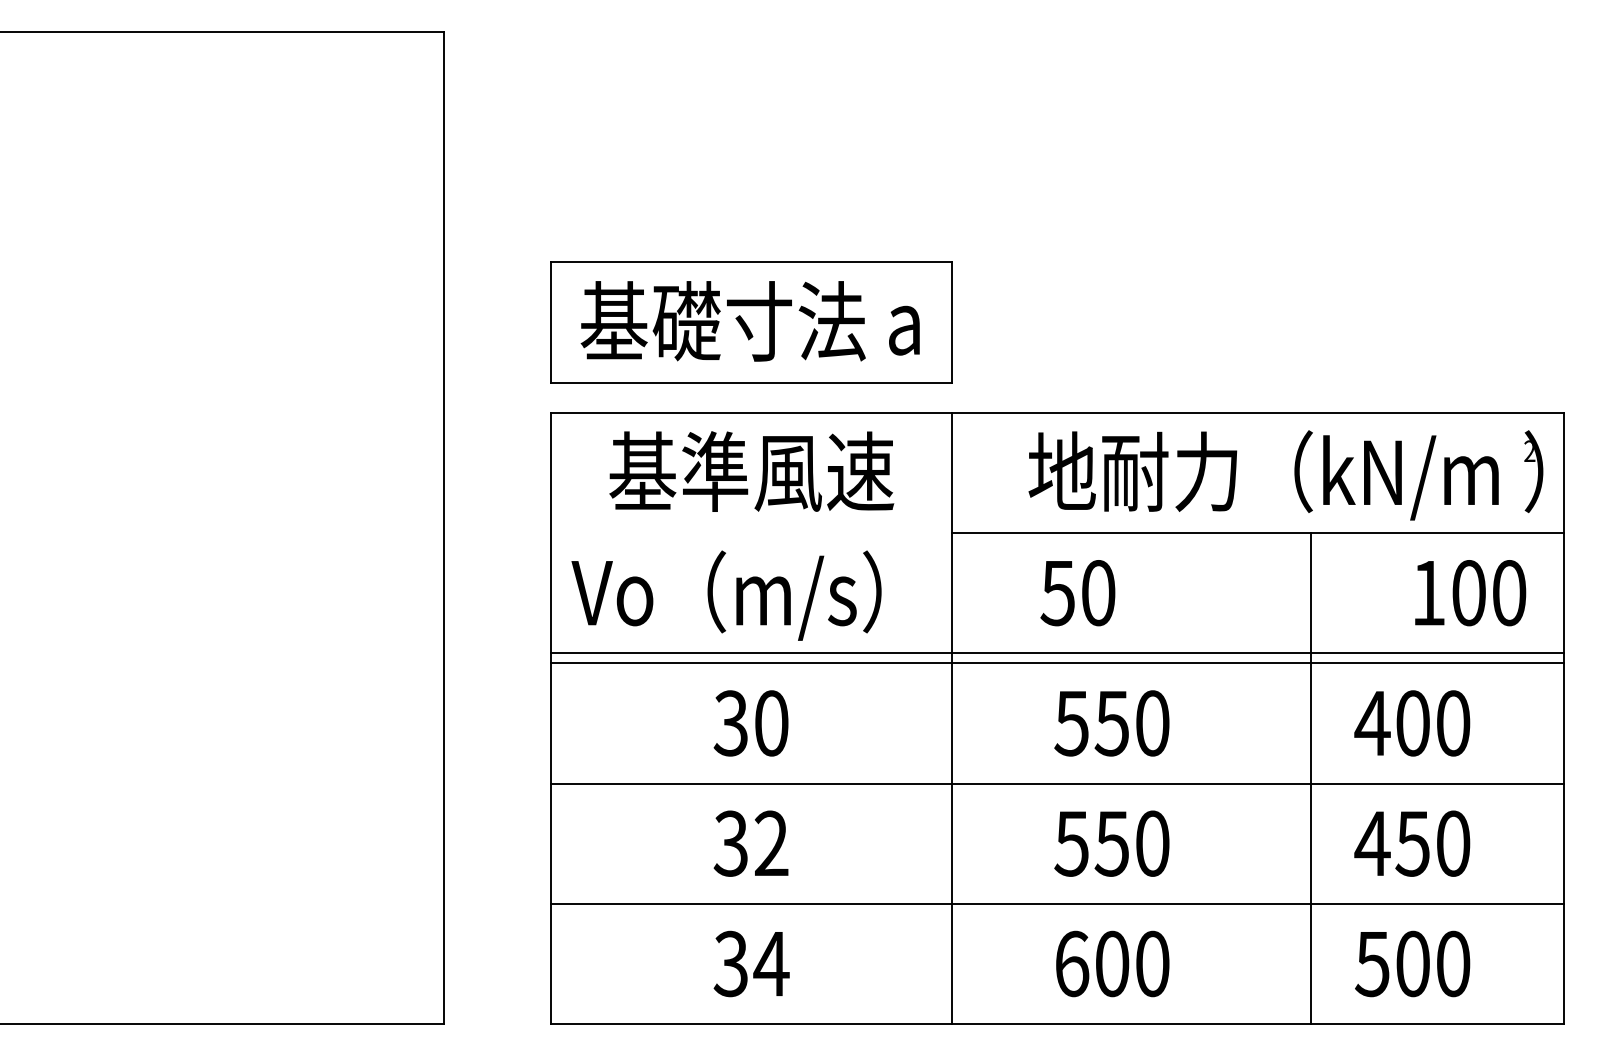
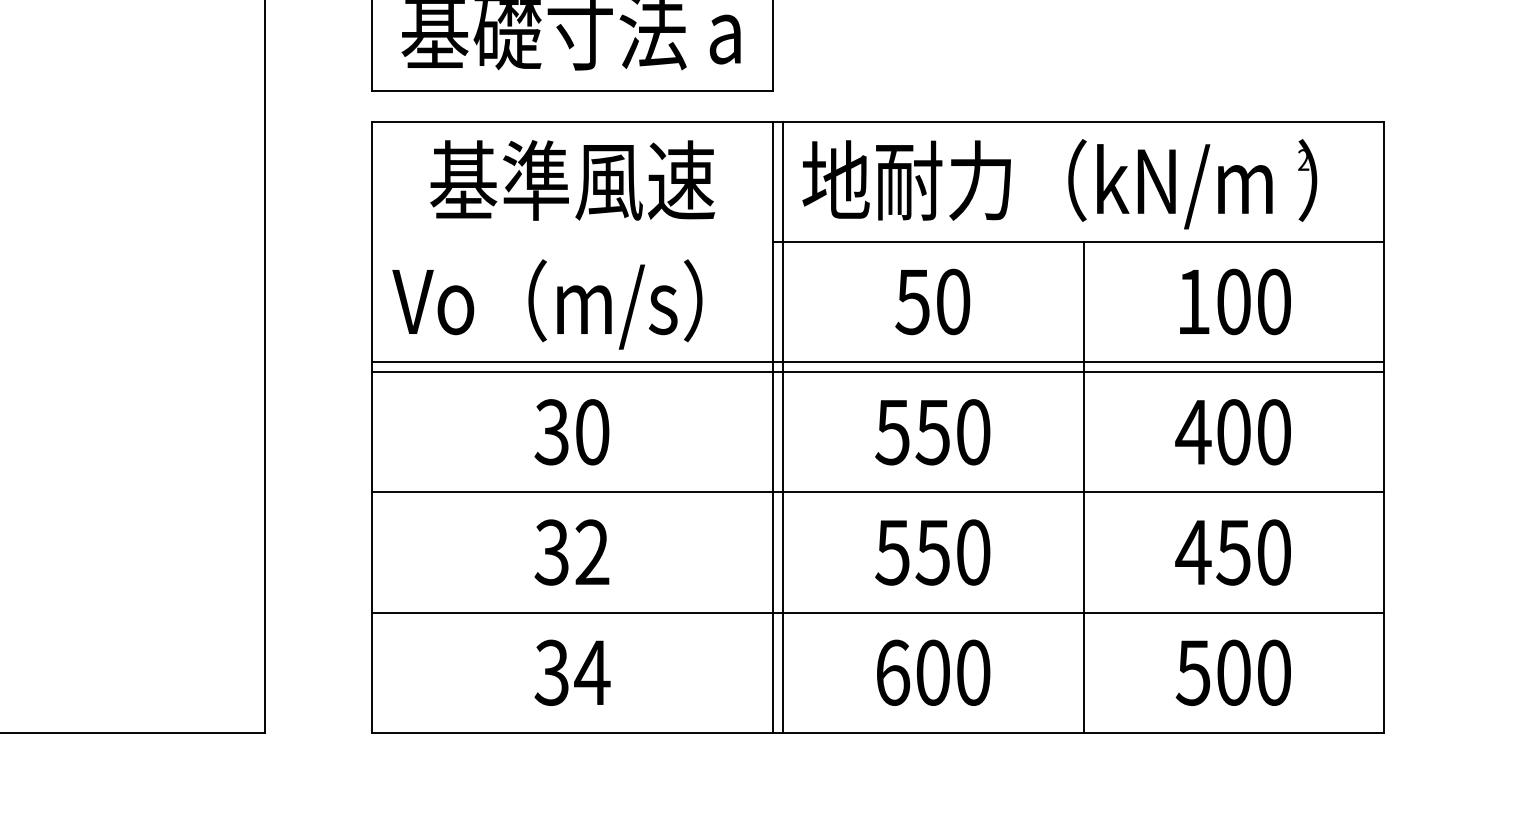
text: (1285, 475) -> (1059, 184), moved
text: (1077, 593) -> (932, 302), moved
text: (1470, 593) -> (1235, 302), moved
line: (962, 718) -> (783, 427), added
line: (1310, 778) -> (1083, 487), moved

